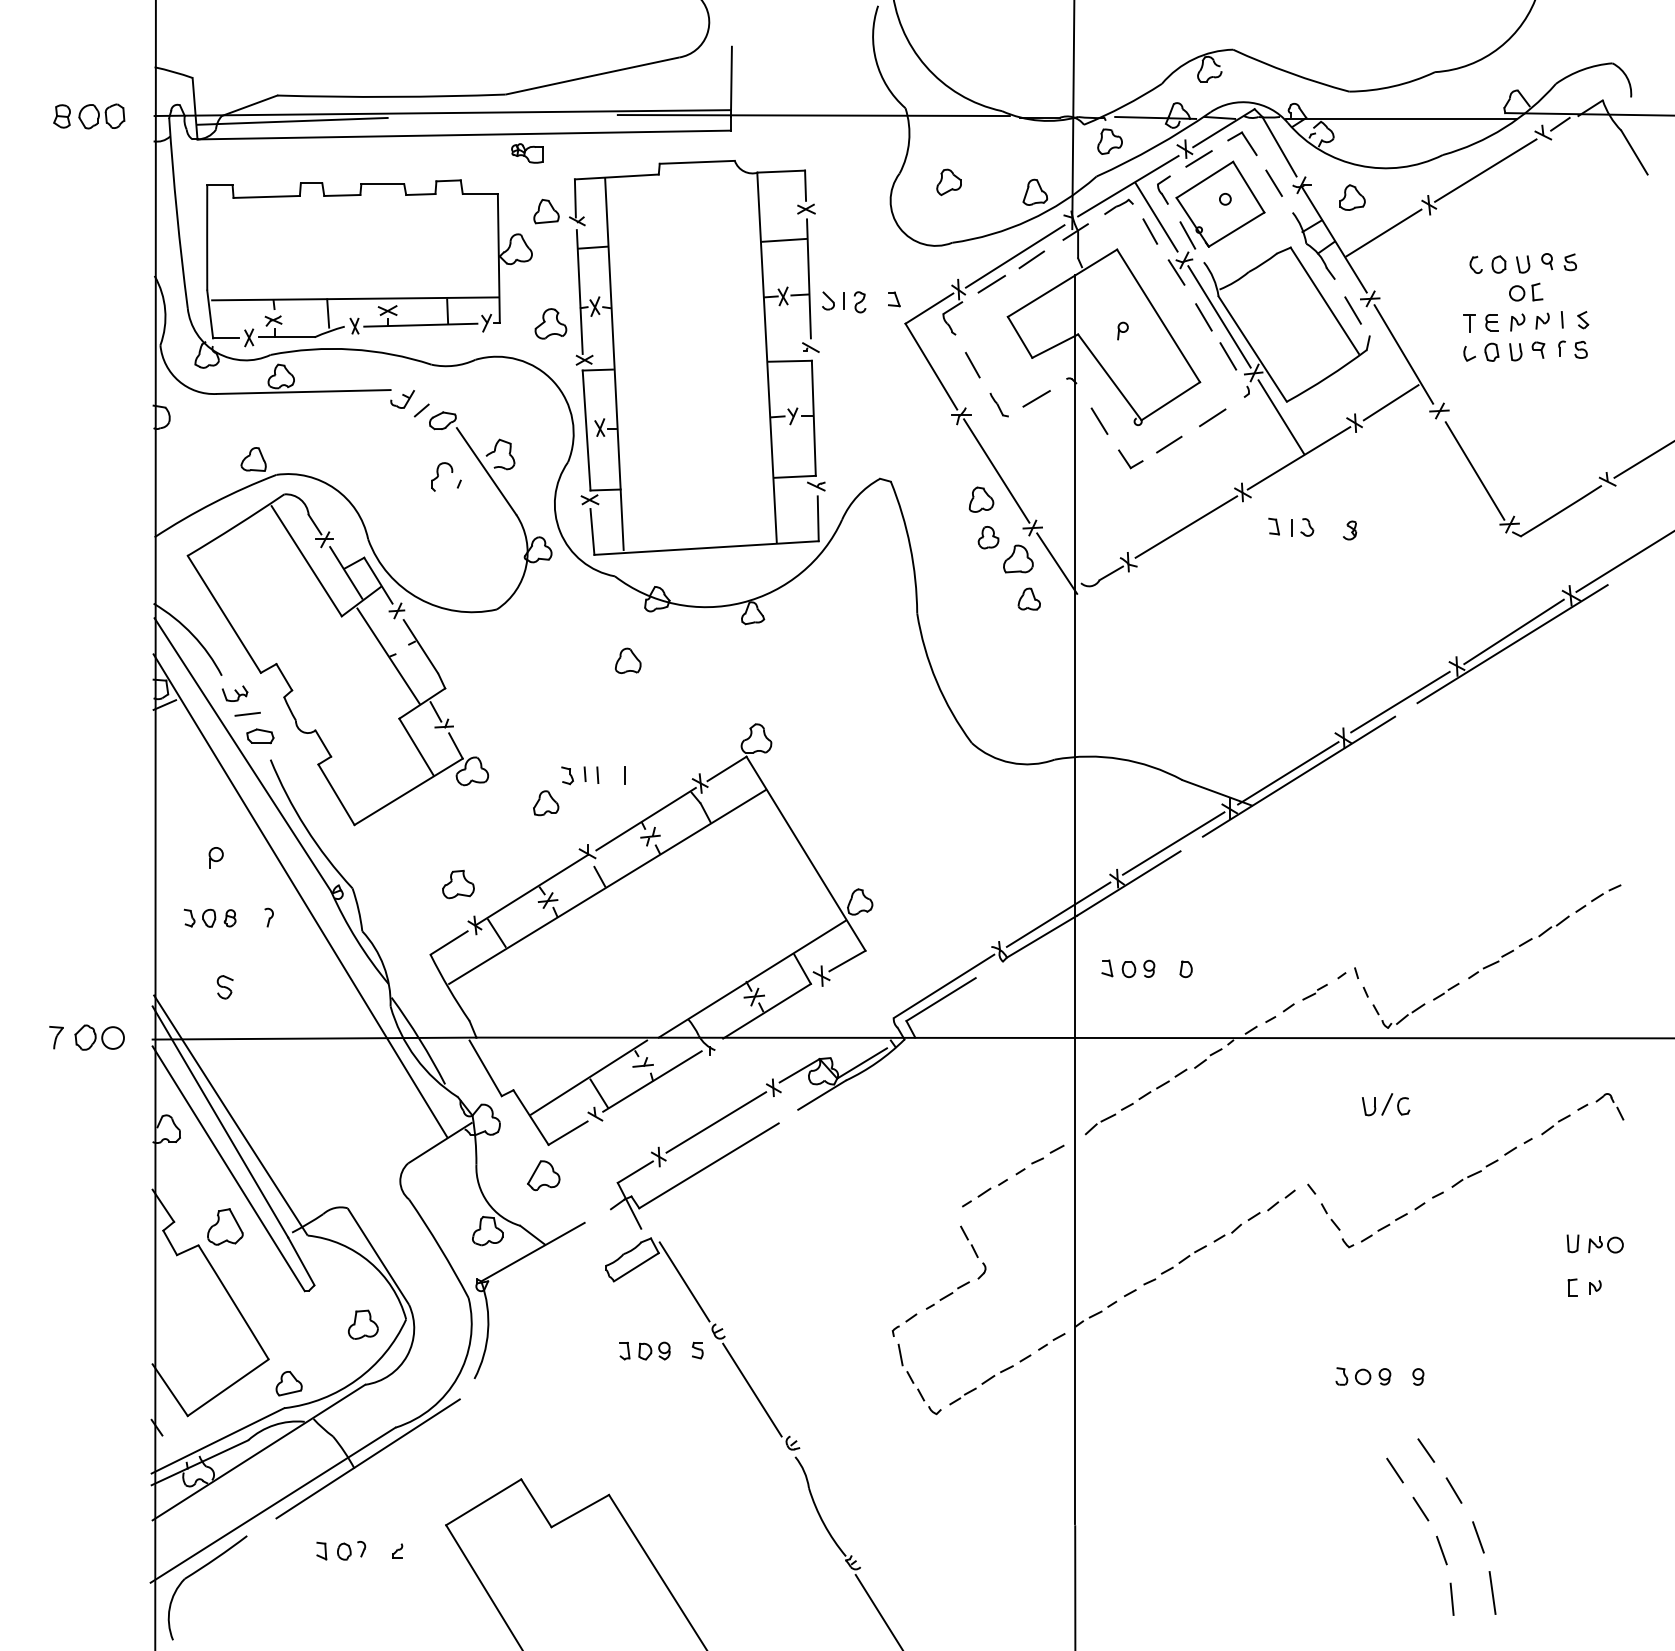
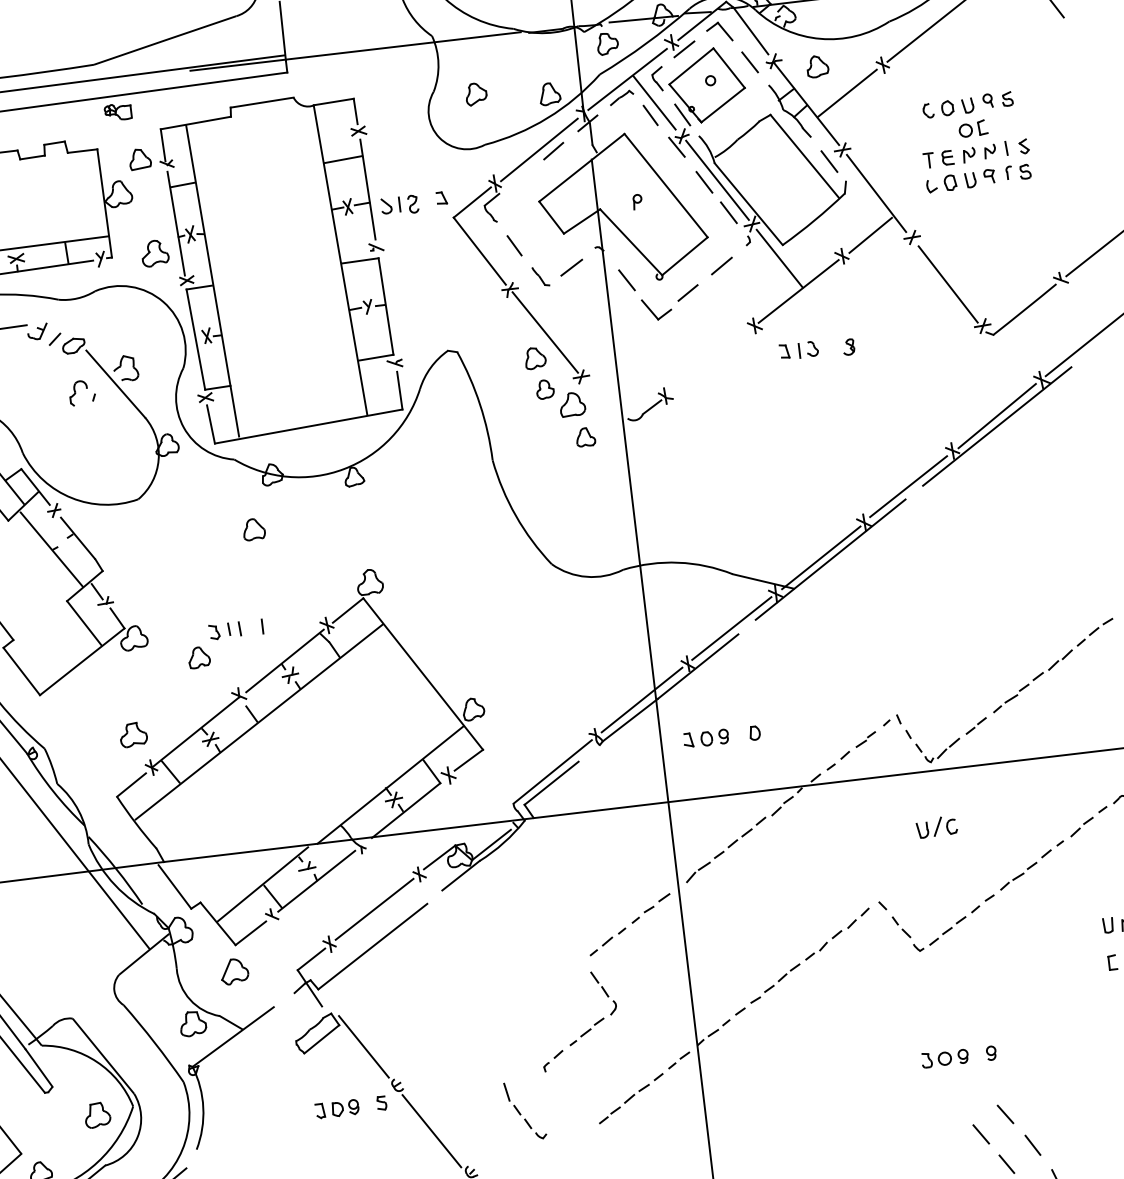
line: (991, 283) -> (522, 175), removed
part: (1130, 459) -> (656, 309), size x1.4
line: (1186, 526) -> (710, 360), removed
line: (1057, 563) -> (605, 404), removed
part: (919, 1379) -> (525, 1110), moved

